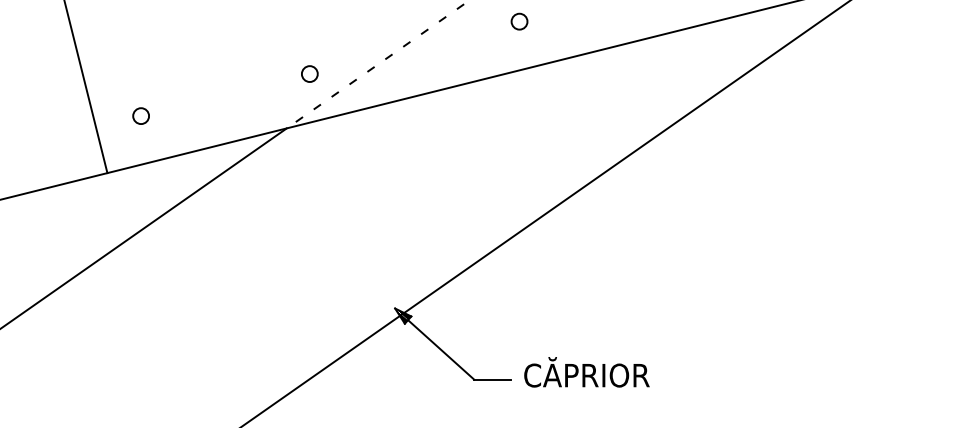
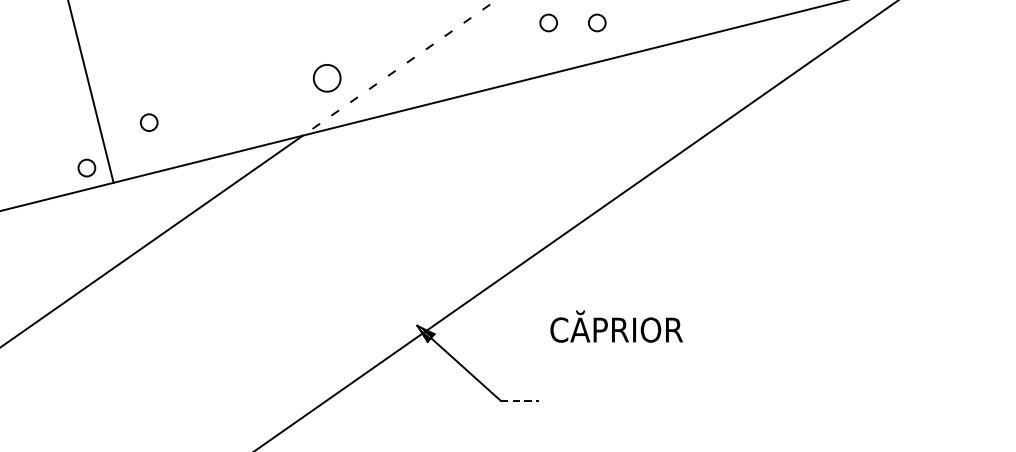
circle: (565, 21) -> (597, 22), added
circle: (309, 73) -> (326, 77), size x1.6
circle: (81, 158) -> (86, 167), added
text: (586, 372) -> (616, 326), moved
line: (493, 379) -> (521, 400), solid -> dashed

